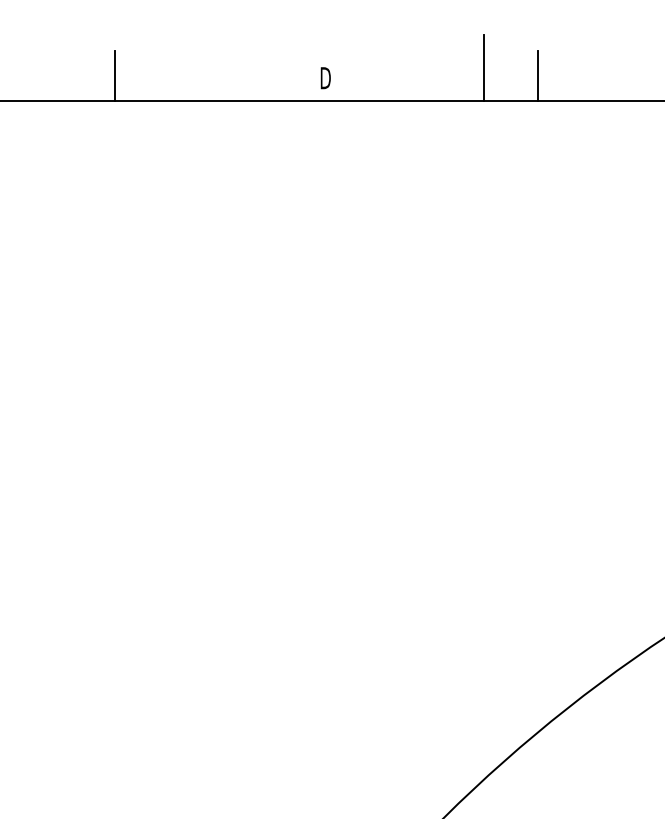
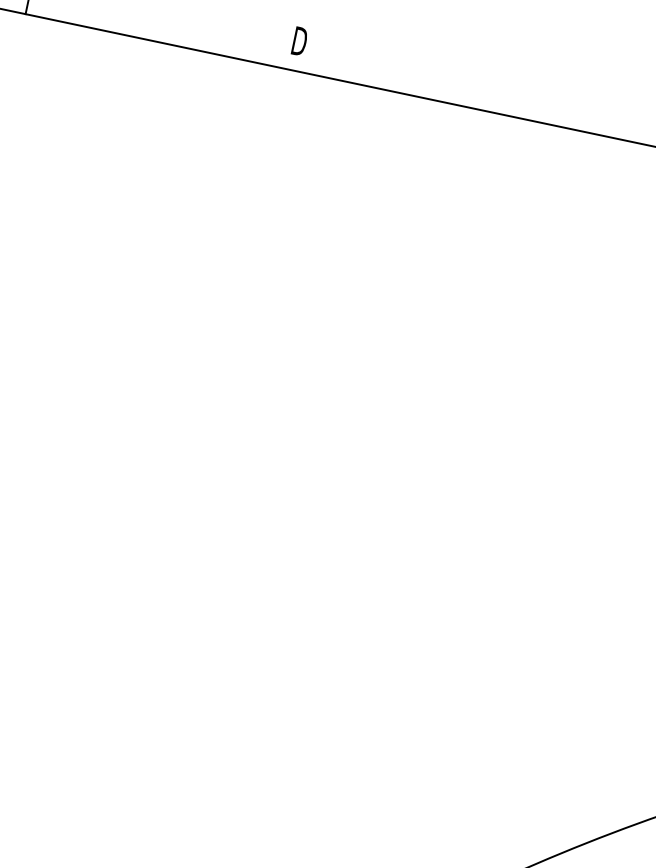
line: (484, 67) -> (504, 70), removed
line: (538, 76) -> (571, 96), removed

